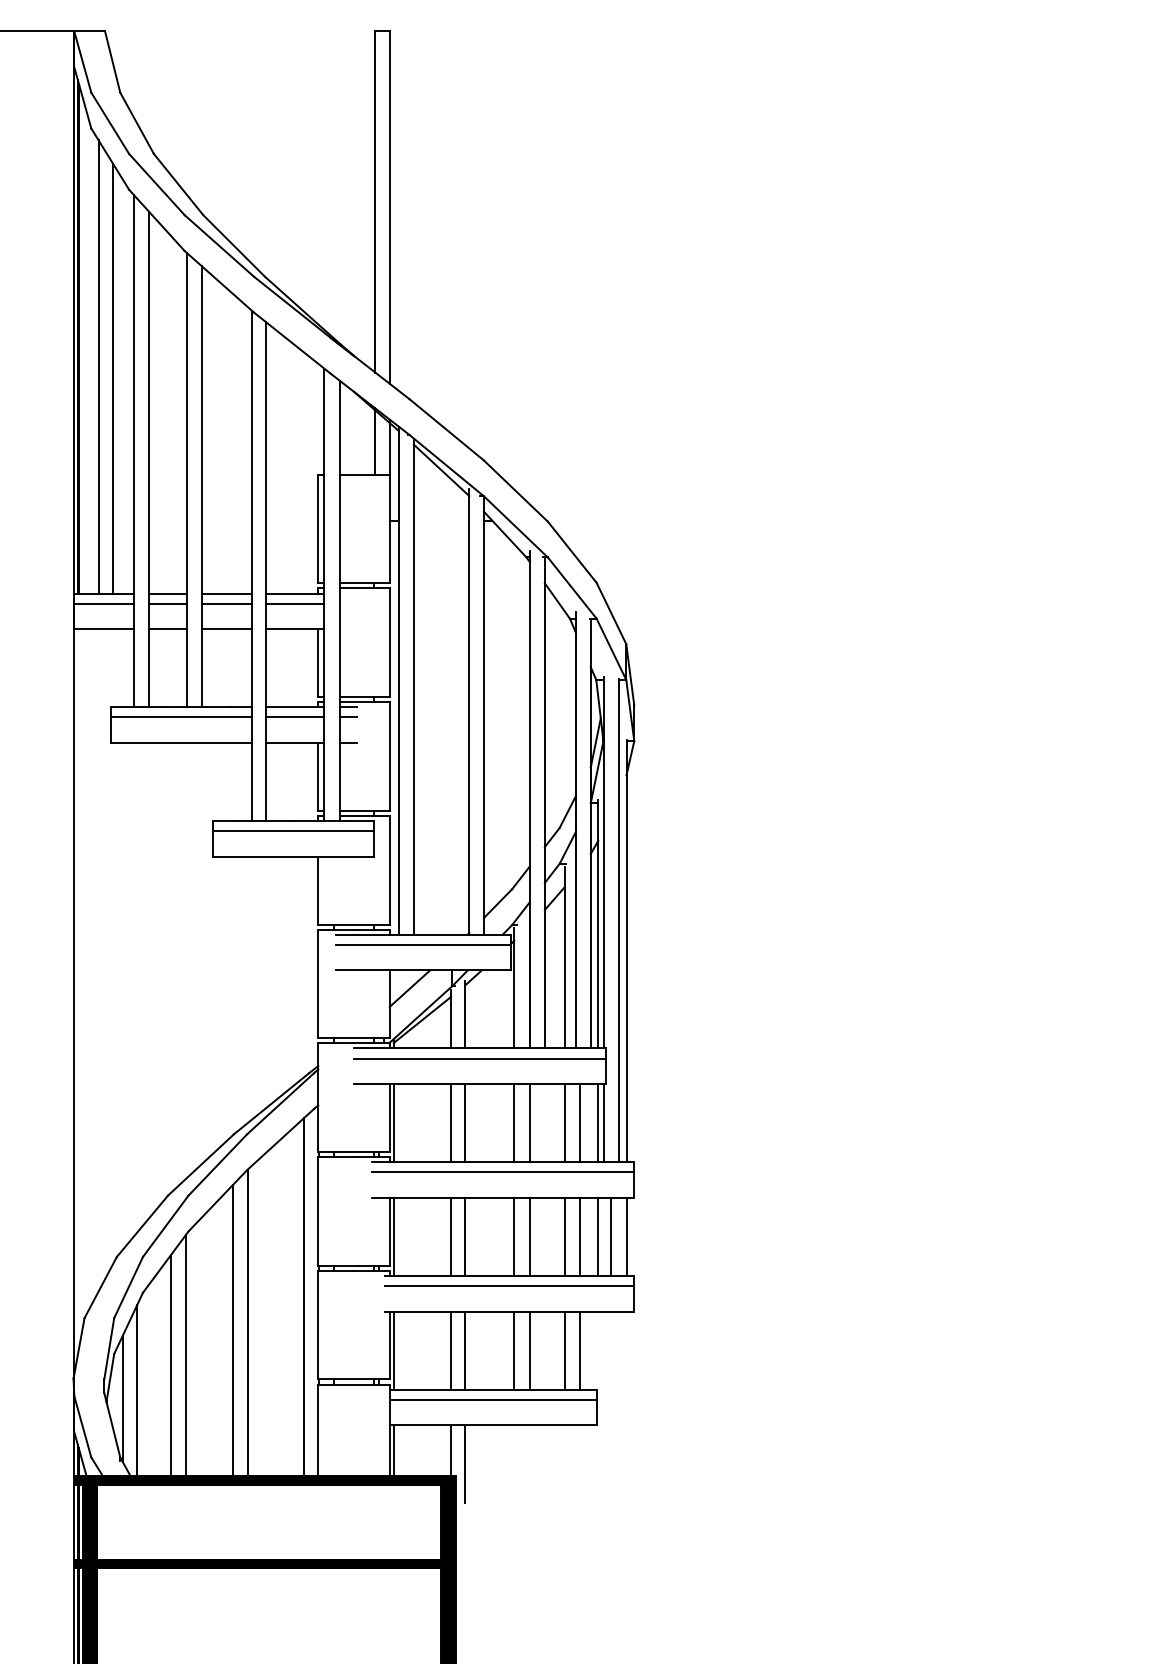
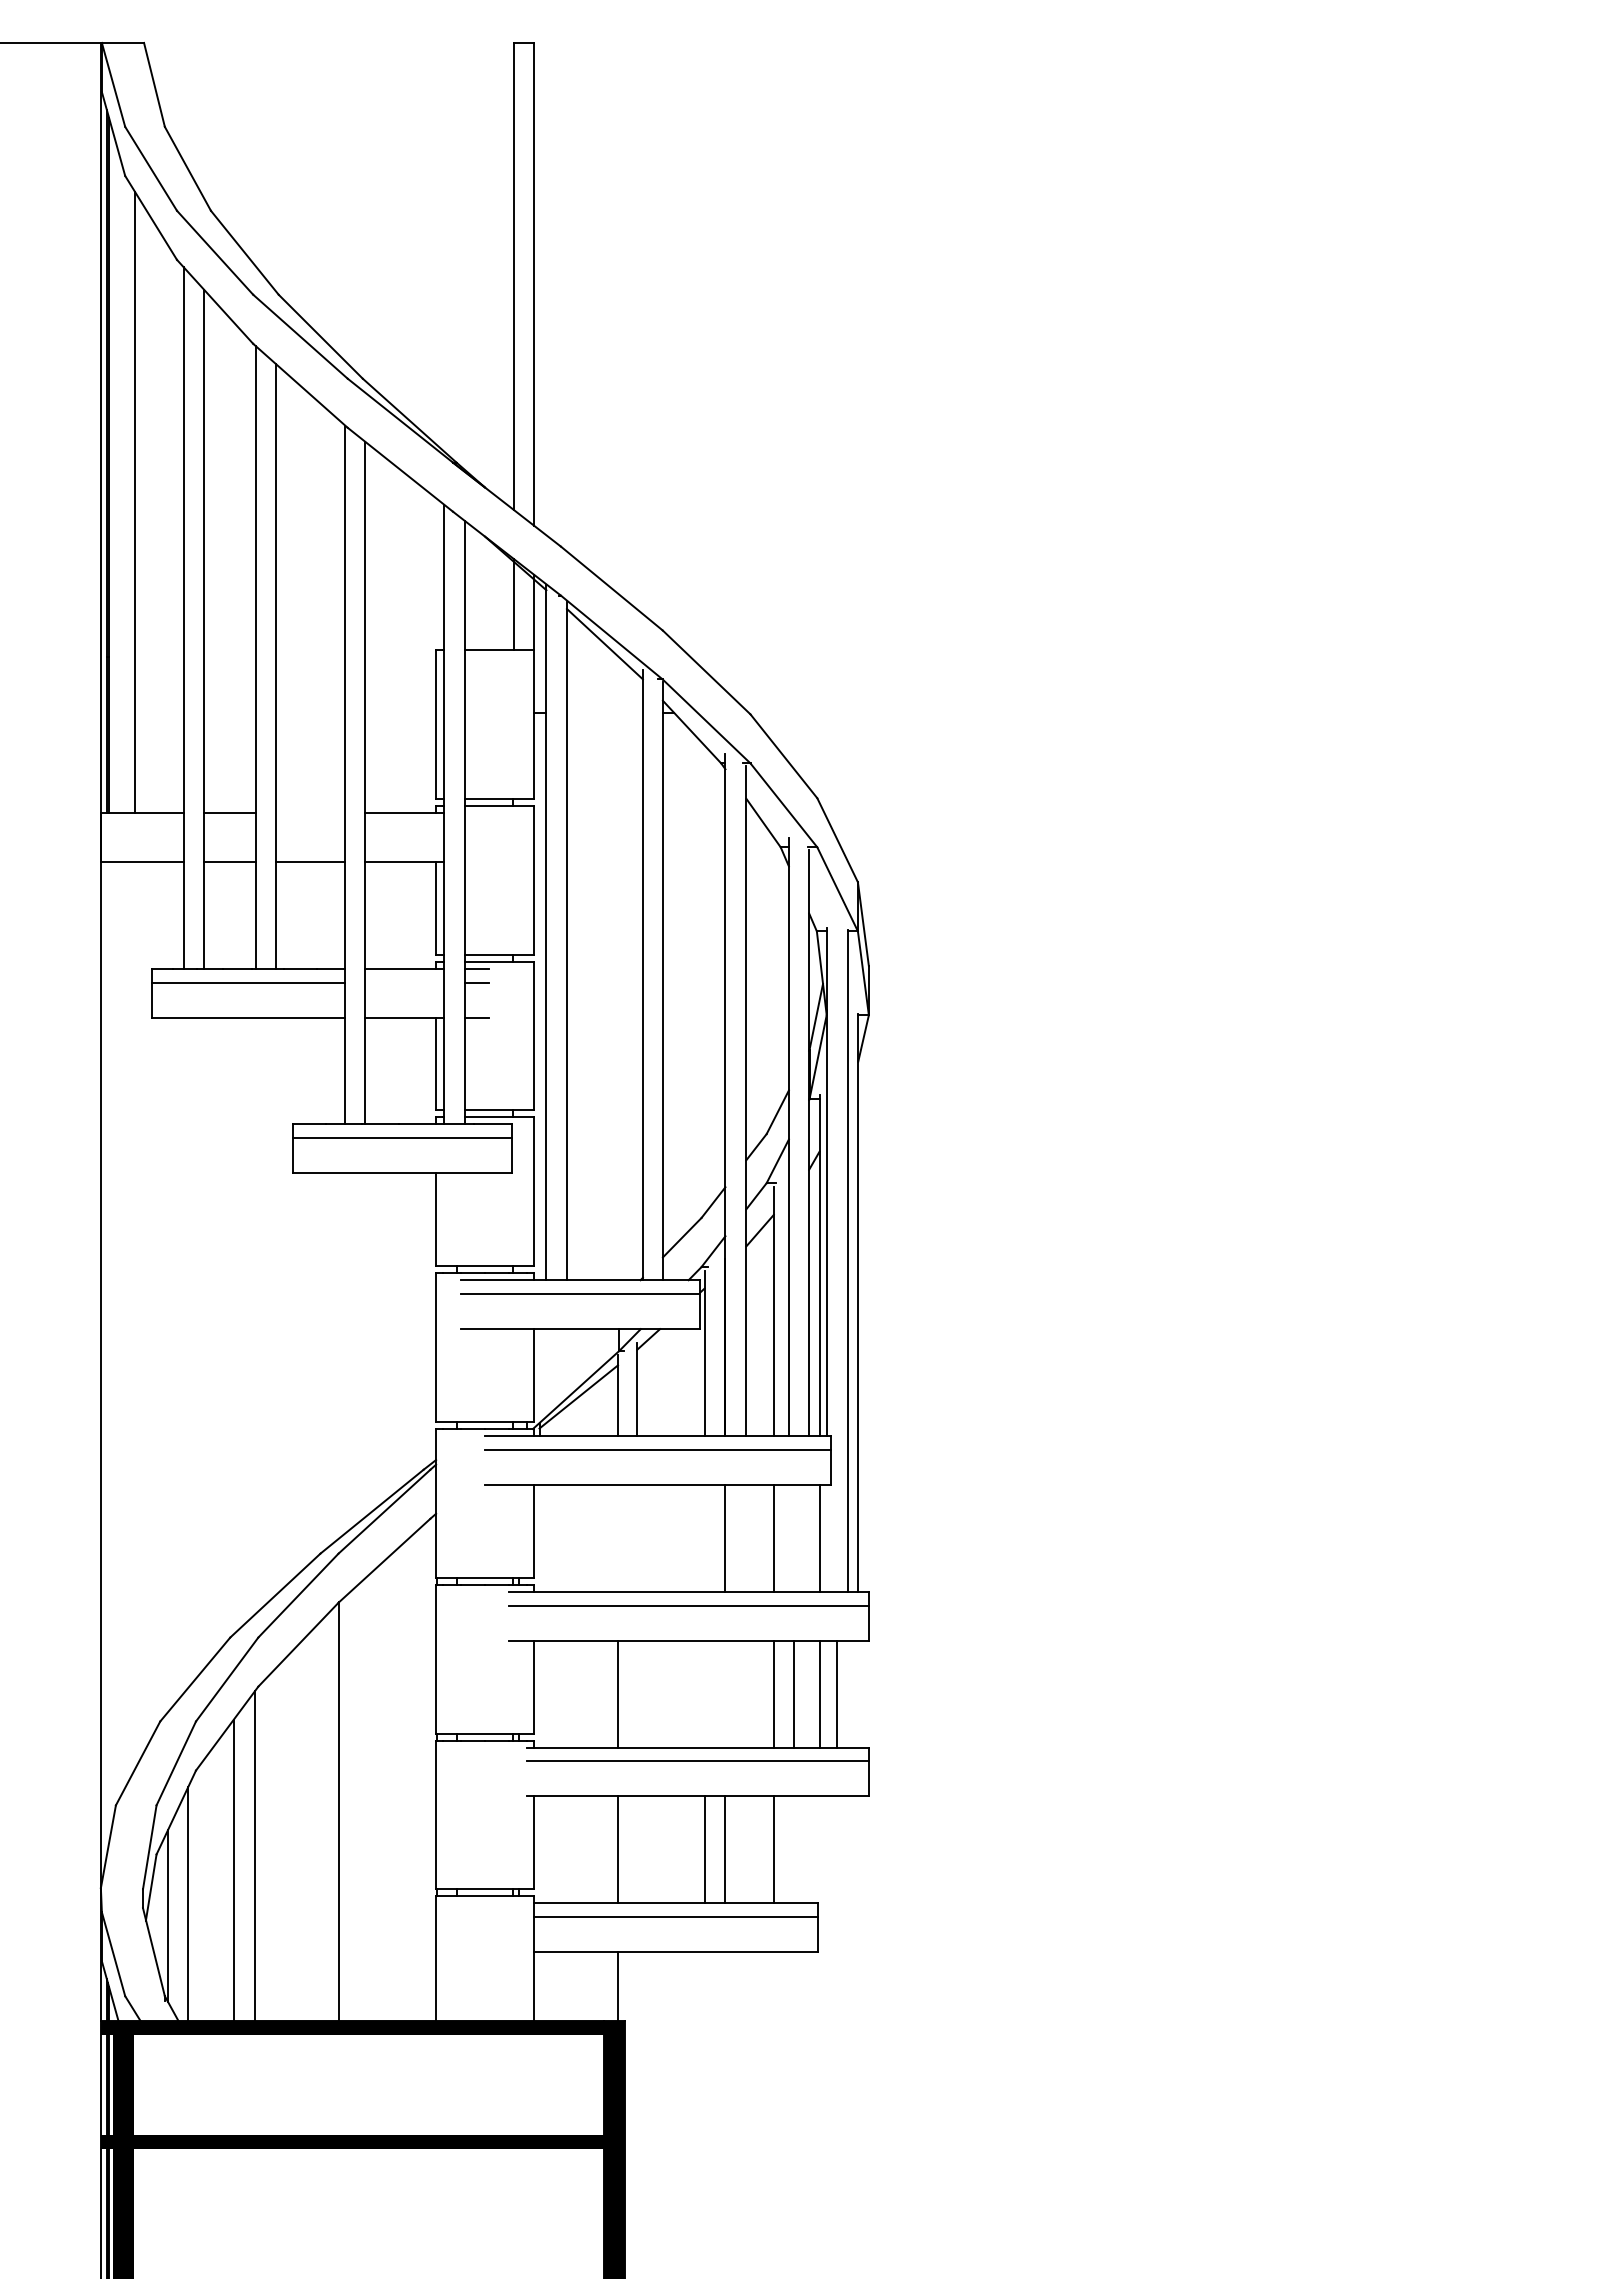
line: (112, 377) -> (154, 517), removed
line: (226, 593) -> (310, 812), removed
line: (103, 603) -> (141, 826), removed
line: (167, 603) -> (229, 826), removed
line: (226, 603) -> (310, 826), removed
line: (295, 603) -> (404, 826), removed
line: (295, 717) -> (404, 982), removed
line: (409, 988) -> (561, 1354), removed
line: (393, 1122) -> (539, 1537), removed
line: (450, 1122) -> (617, 1537), removed
line: (465, 1122) -> (637, 1537), removed
line: (514, 1122) -> (704, 1537), removed
line: (579, 1122) -> (794, 1537), removed
line: (604, 1122) -> (827, 1537), removed
line: (393, 1236) -> (539, 1693), removed
line: (465, 1236) -> (637, 1693), removed
line: (514, 1236) -> (704, 1693), removed
line: (529, 1236) -> (725, 1693), removed
line: (626, 1236) -> (858, 1693), removed
line: (303, 1297) -> (416, 1776), removed
line: (233, 1329) -> (319, 1821), removed
line: (393, 1350) -> (539, 1849), removed
line: (465, 1350) -> (637, 1849), removed
line: (579, 1350) -> (794, 1849), removed
line: (393, 1450) -> (539, 1986), removed
line: (465, 1464) -> (637, 2005), removed

